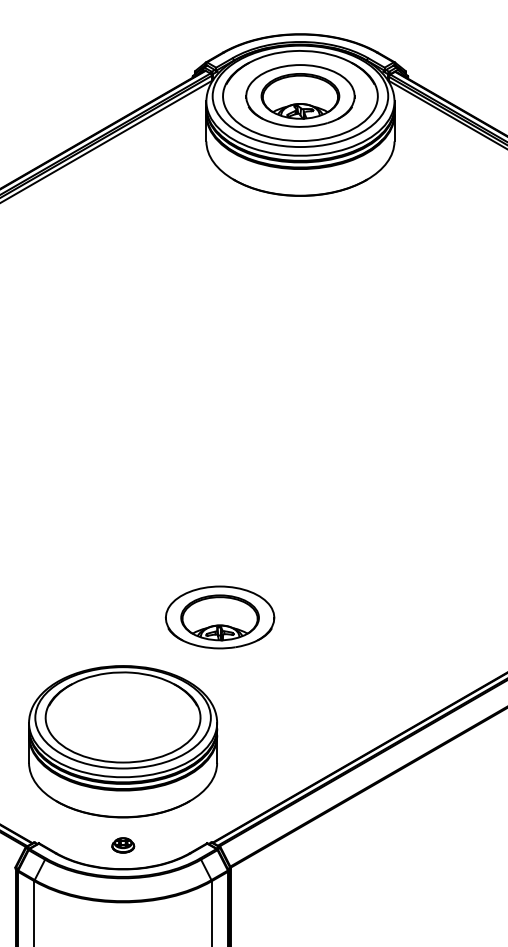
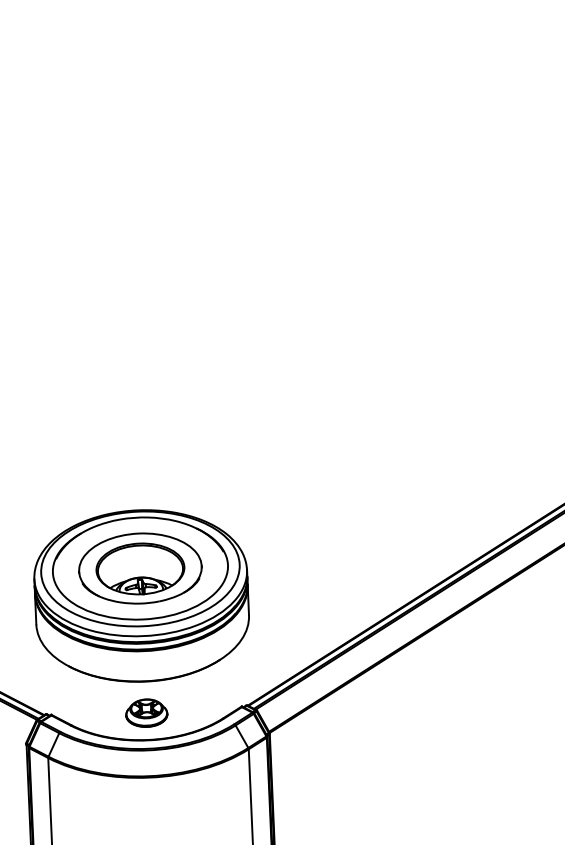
part: (220, 617) -> (140, 568), moved
part: (123, 845) -> (147, 713), size x1.67

